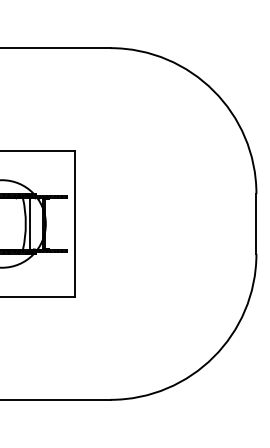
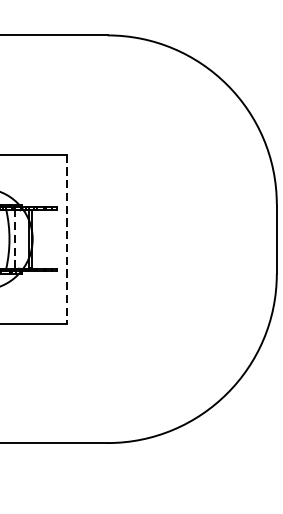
line: (30, 223) -> (14, 238), solid -> dashed
line: (75, 223) -> (67, 238), solid -> dashed

